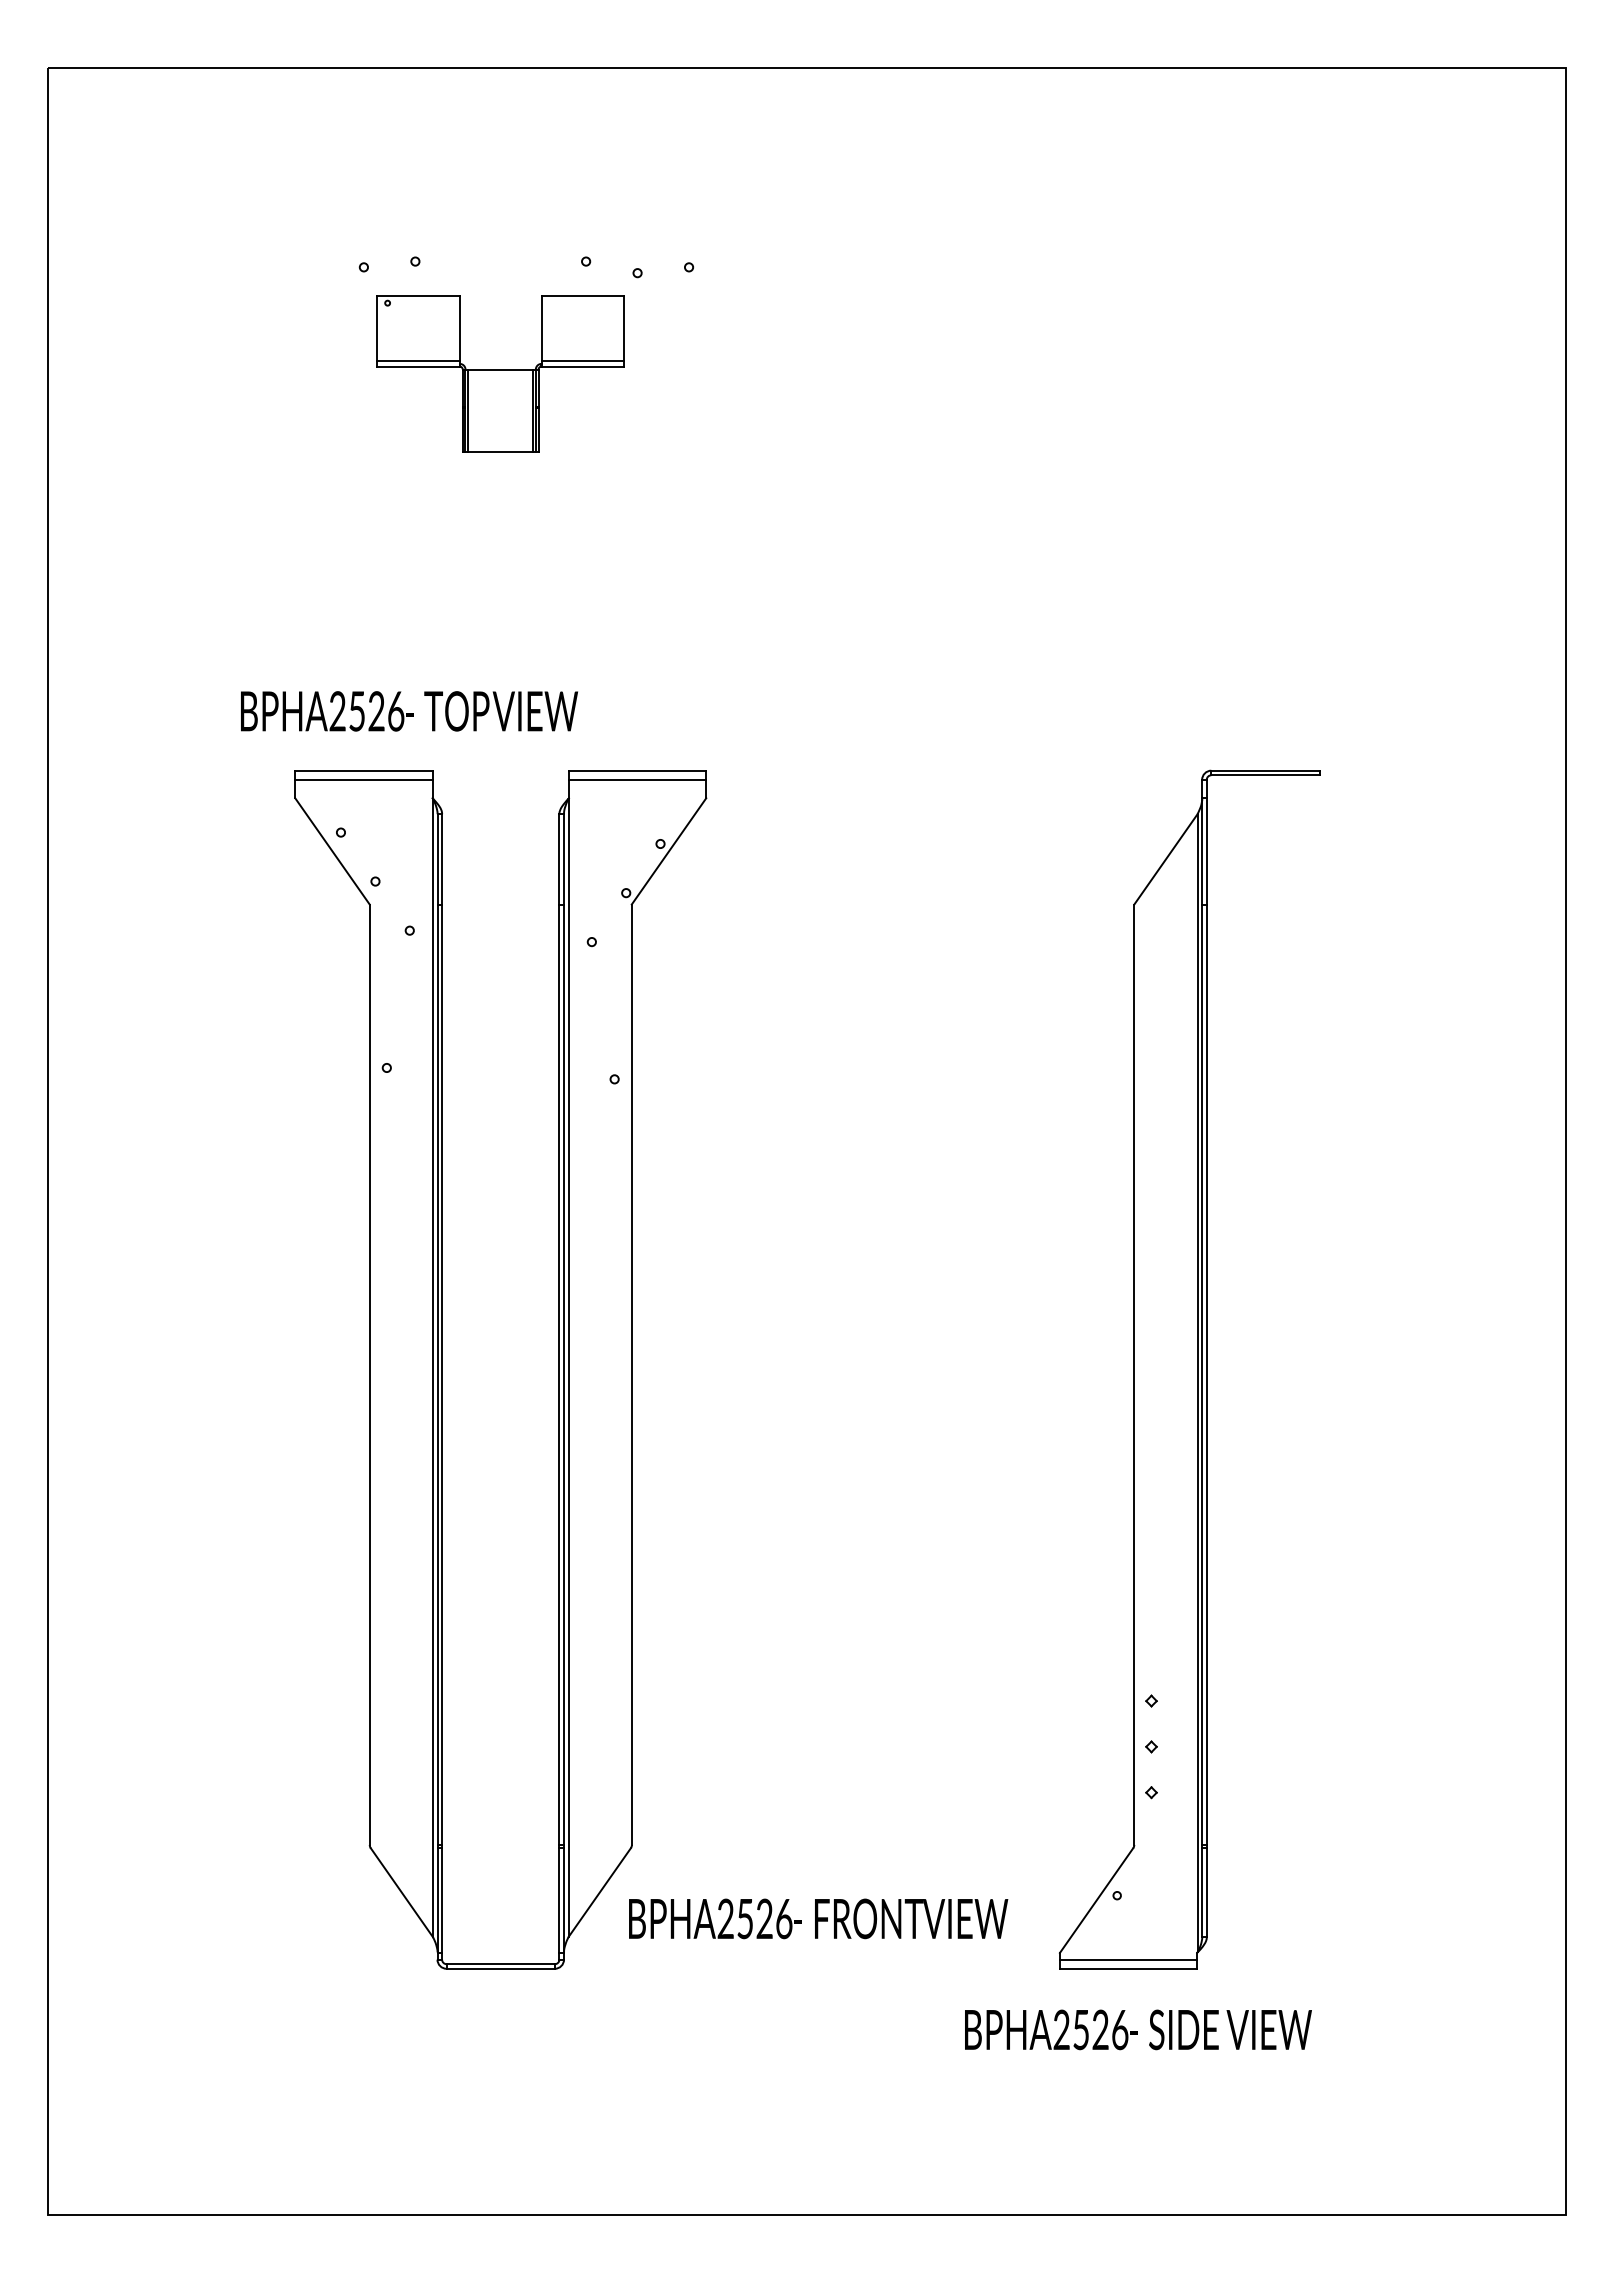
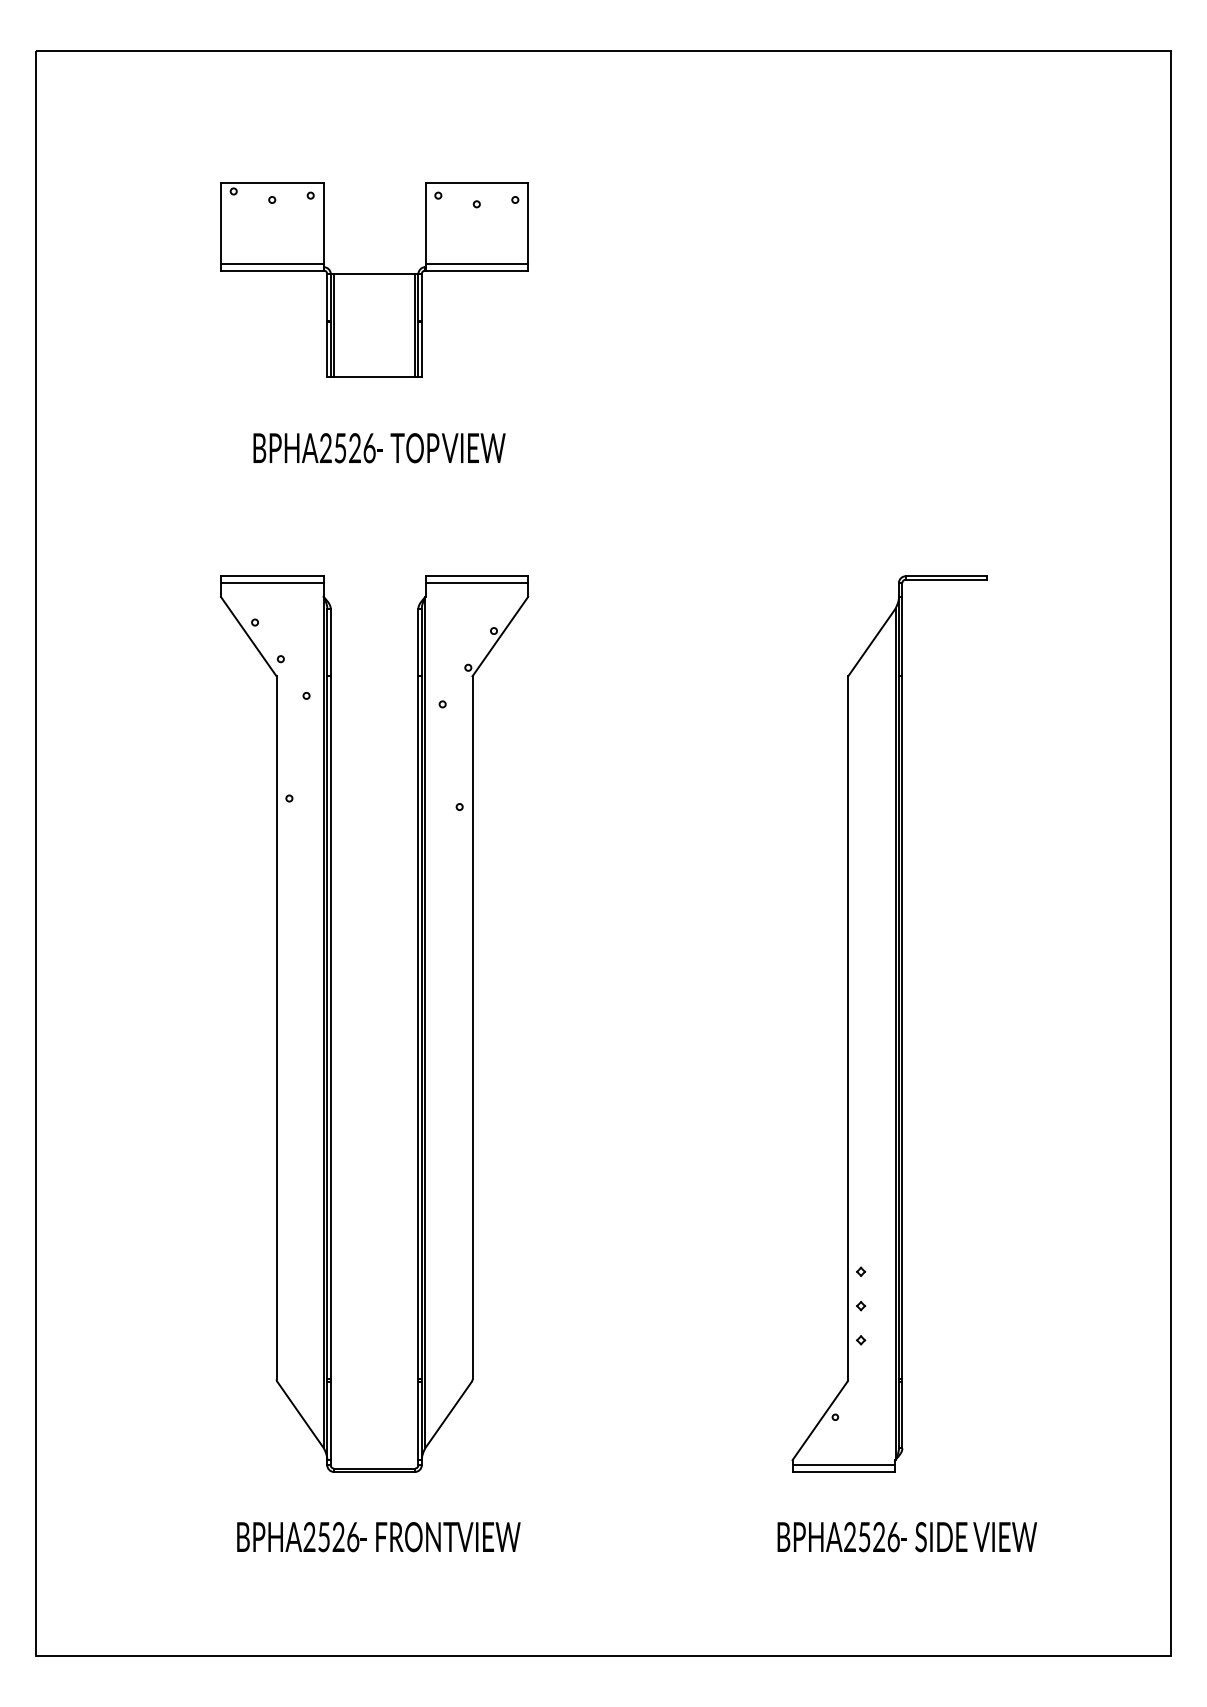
part: (500, 373) -> (374, 279), size x1.67
text: (409, 711) -> (379, 448), moved
text: (818, 1918) -> (378, 1536), moved
text: (1138, 2029) -> (907, 1536), moved

